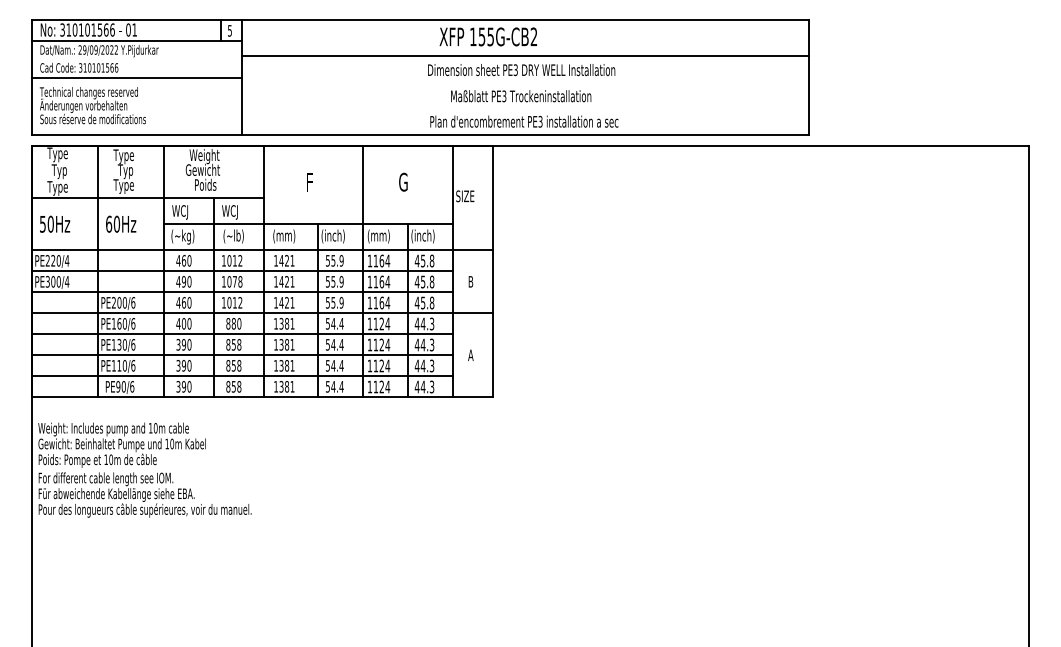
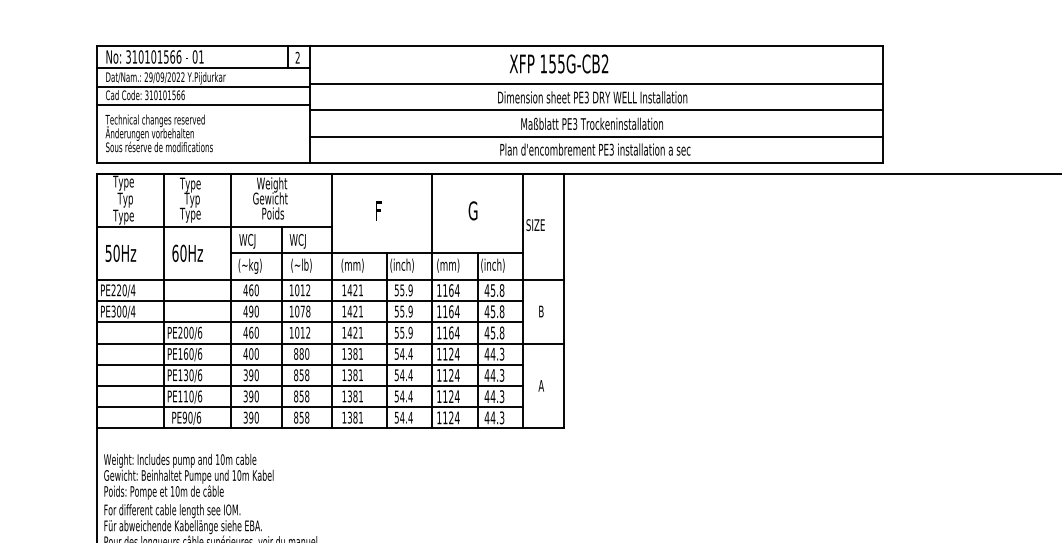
text: (229, 30) -> (297, 57), 5 -> 2
line: (136, 59) -> (203, 86), added
line: (524, 82) -> (595, 110), added
line: (524, 108) -> (595, 136), added

